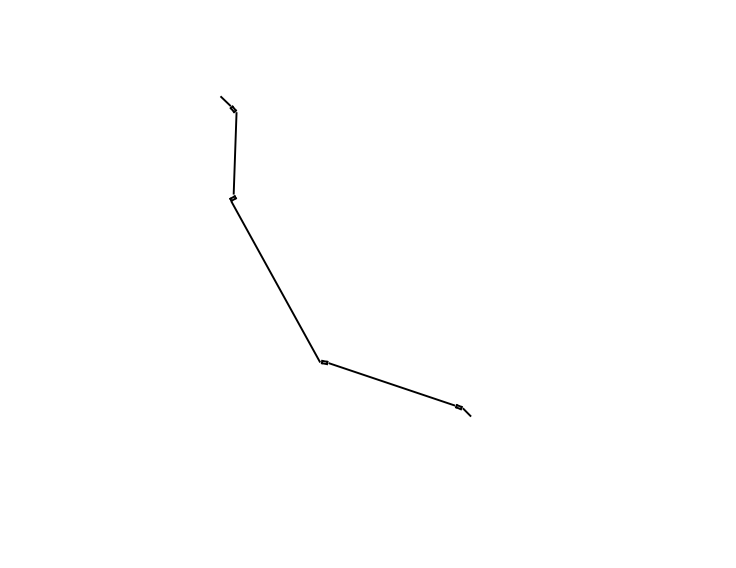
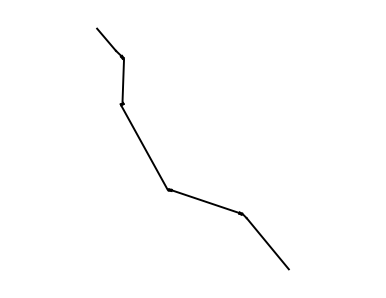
line: (203, 75) -> (106, 39), added
line: (509, 464) -> (267, 243), added

